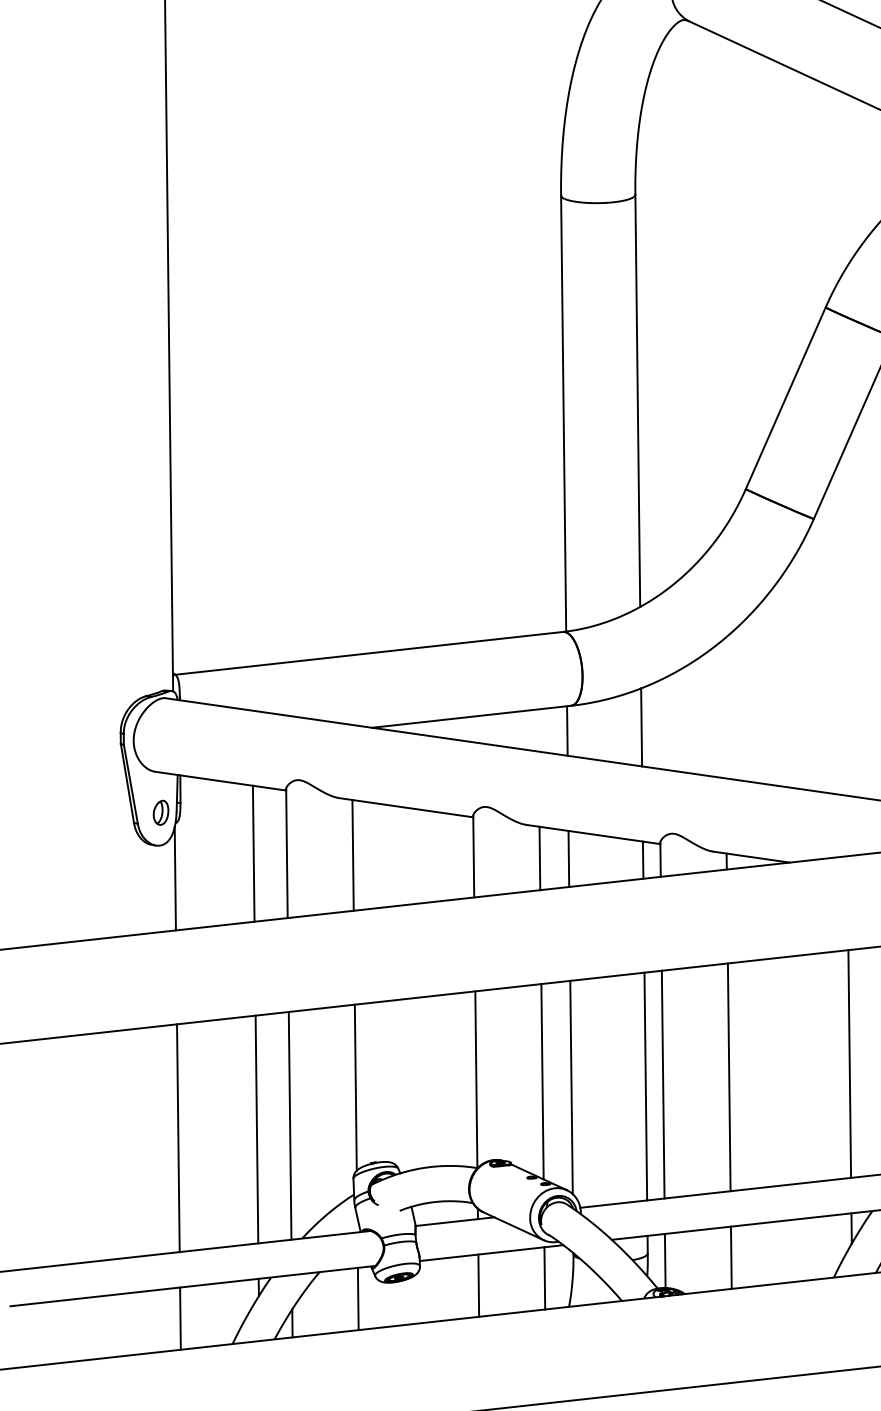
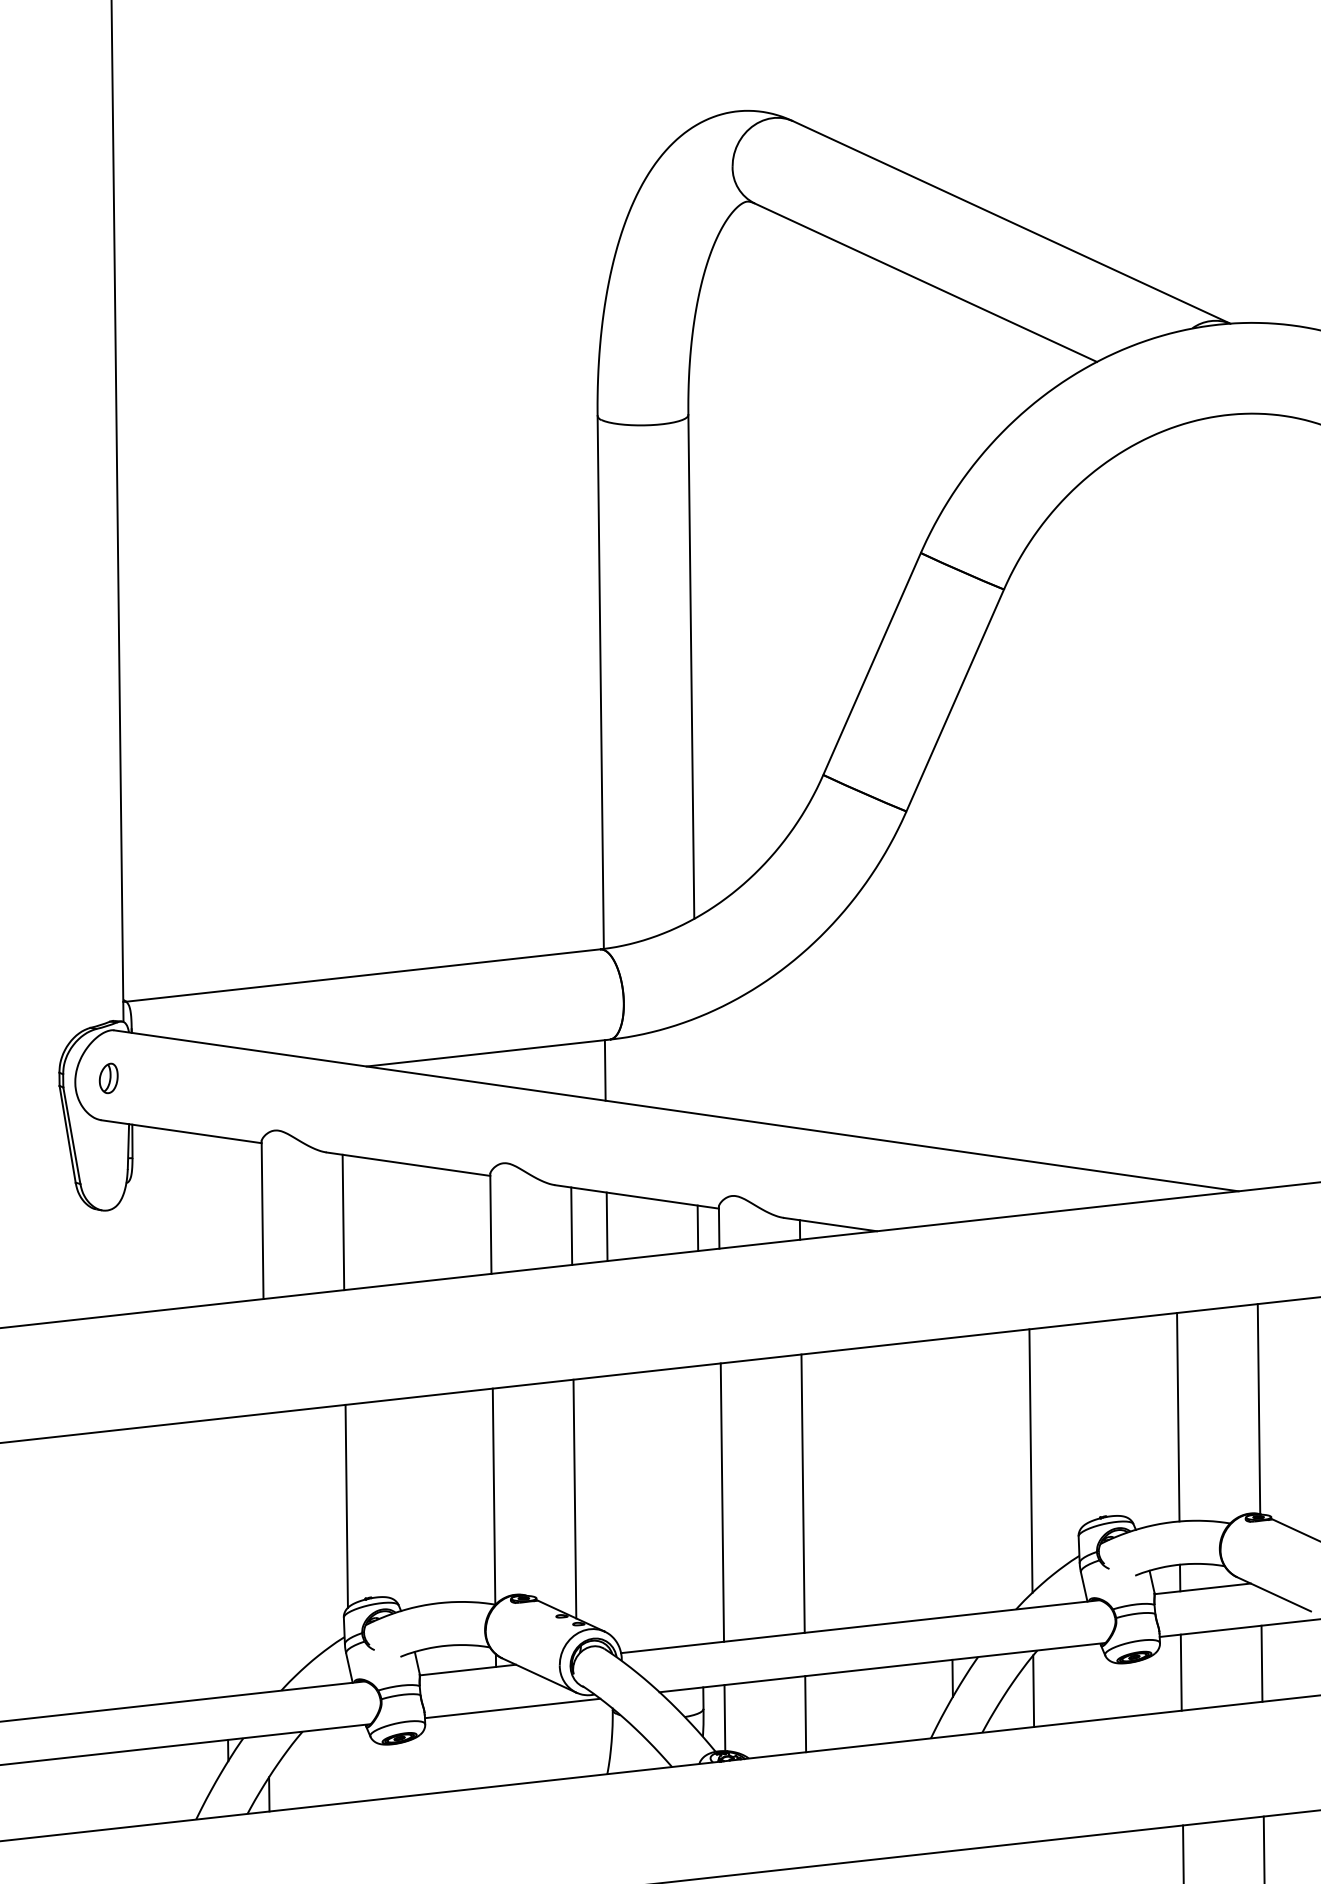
line: (641, 726) -> (695, 1065), removed
part: (160, 812) -> (108, 1078), moved
line: (253, 853) -> (221, 1220), removed
line: (174, 878) -> (125, 1250), removed
line: (849, 1064) -> (949, 1477), removed
line: (645, 1086) -> (700, 1504), removed
line: (570, 1087) -> (609, 1505), removed
line: (290, 1125) -> (266, 1552), removed
line: (256, 1129) -> (225, 1557), removed
line: (178, 1137) -> (129, 1567), removed
line: (544, 1278) -> (577, 1739), removed
line: (478, 1285) -> (496, 1748), removed
line: (358, 1298) -> (349, 1764), removed
line: (180, 1318) -> (132, 1788), removed

